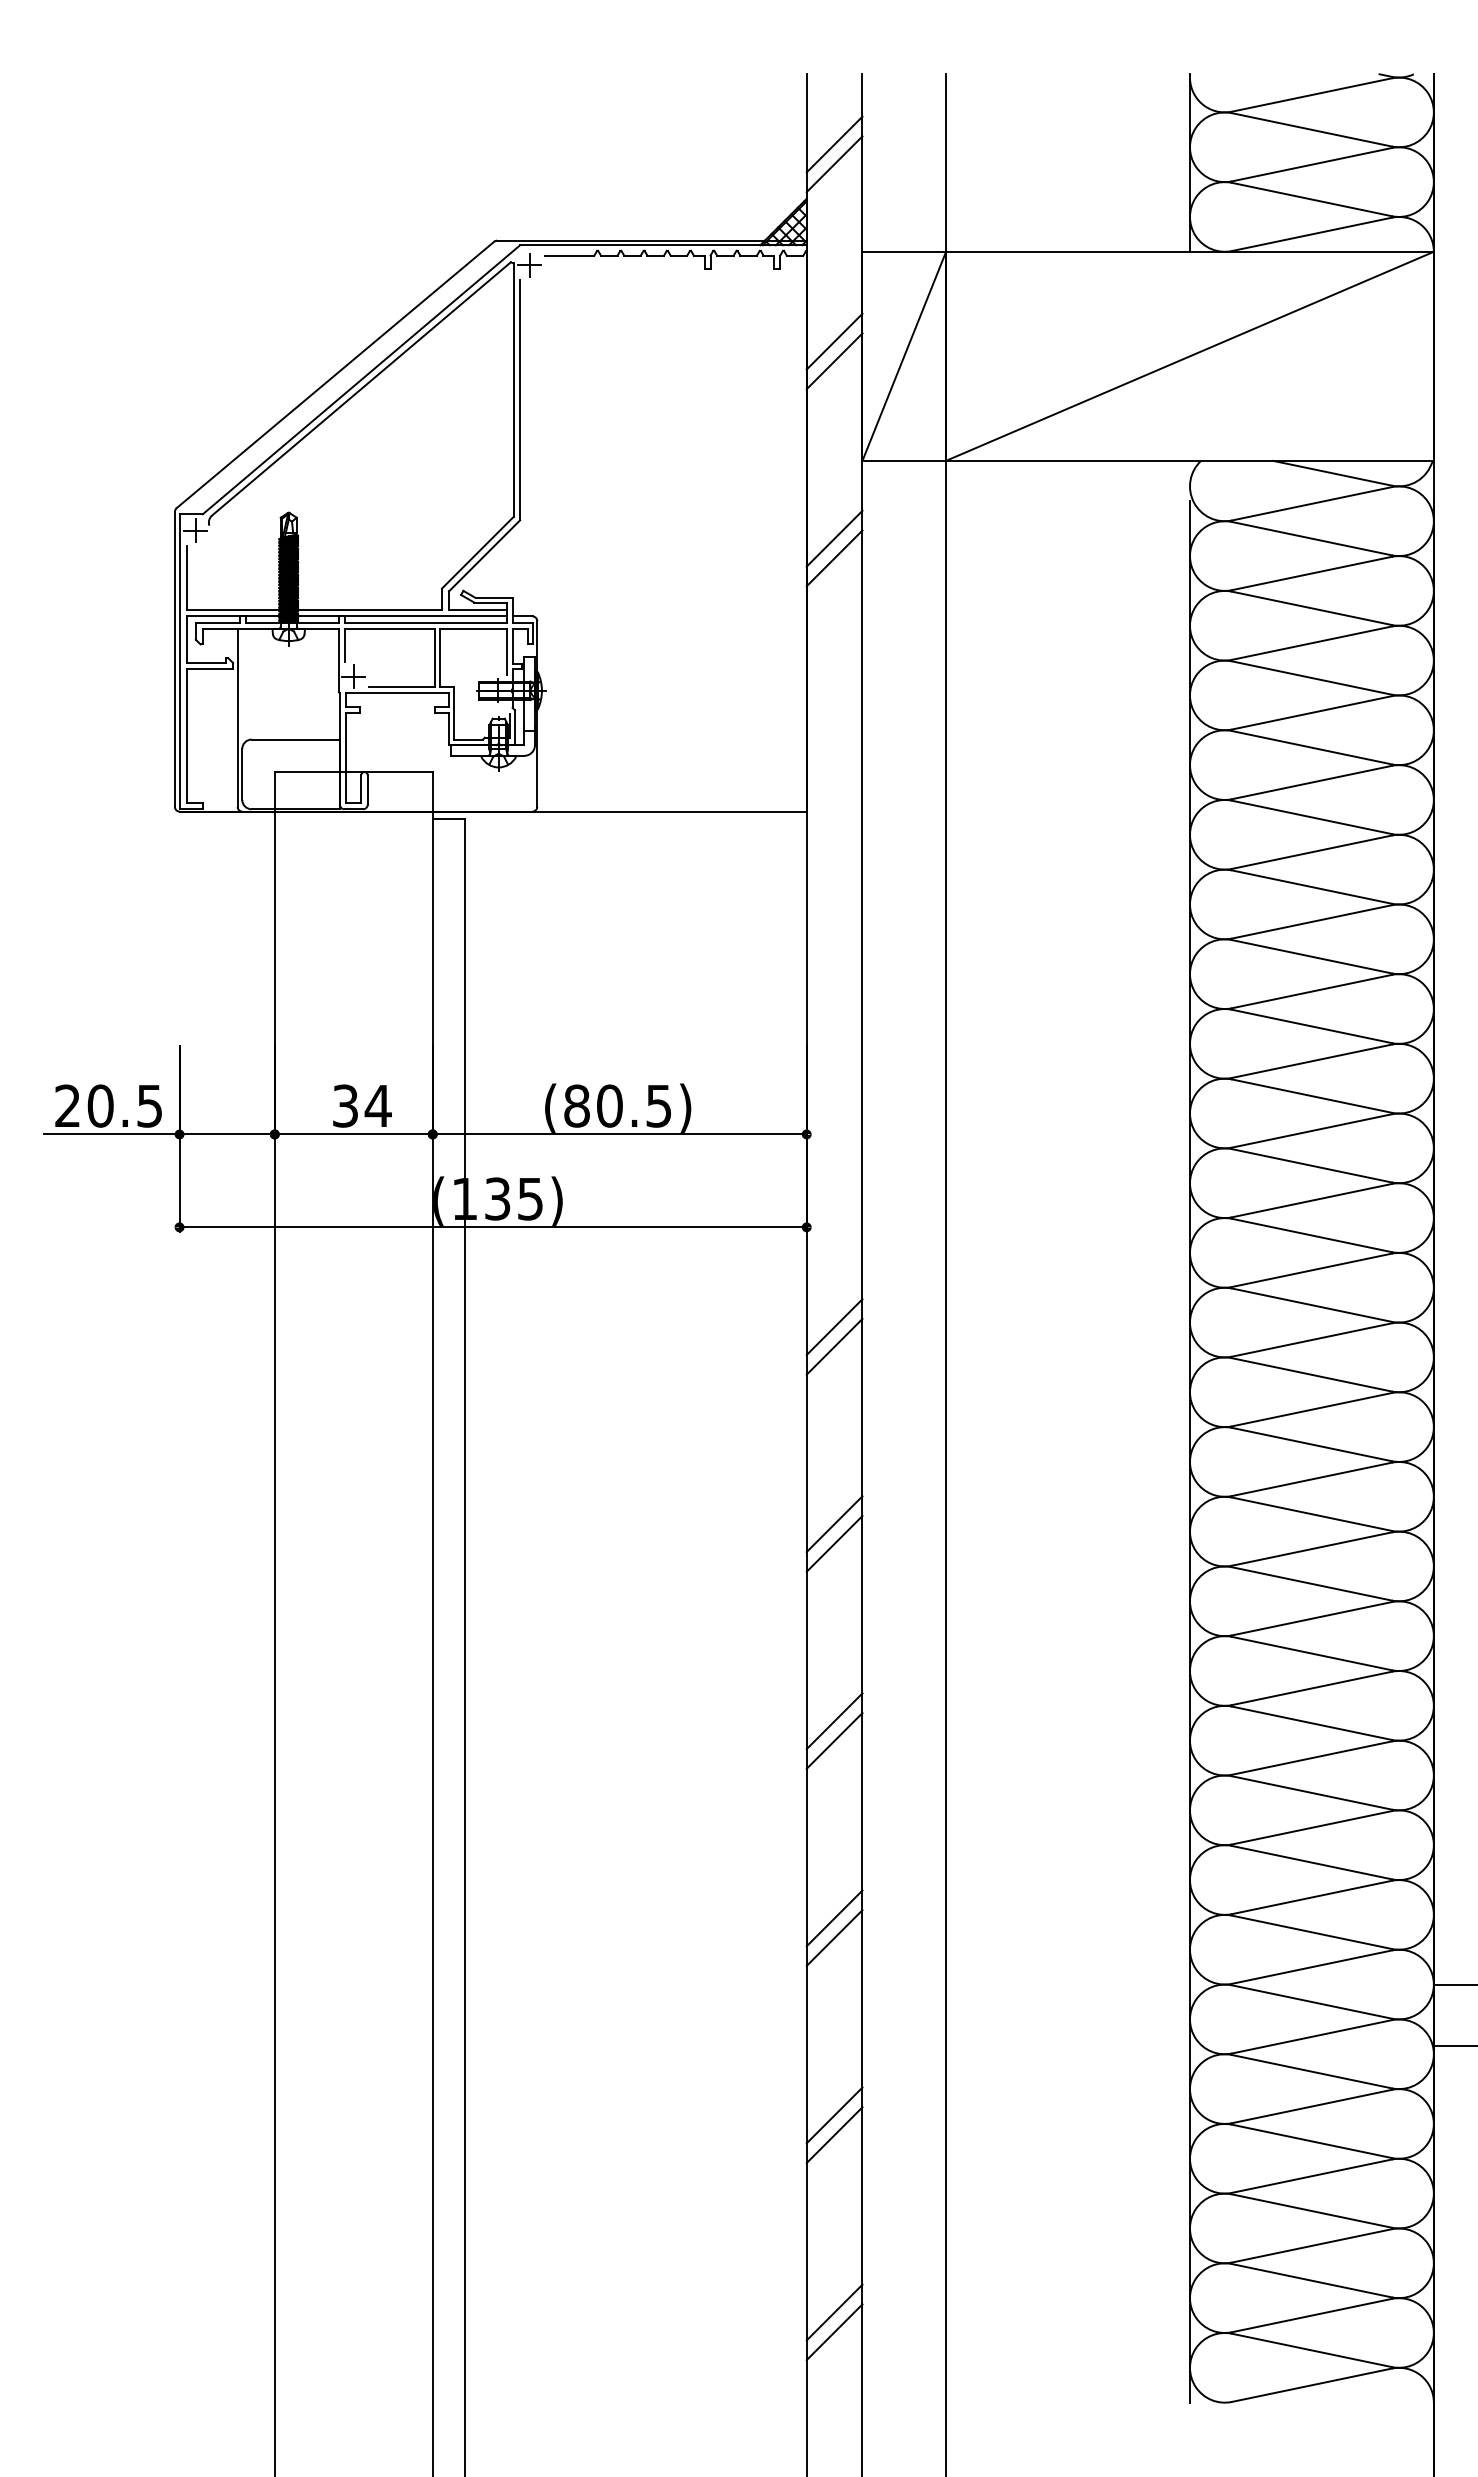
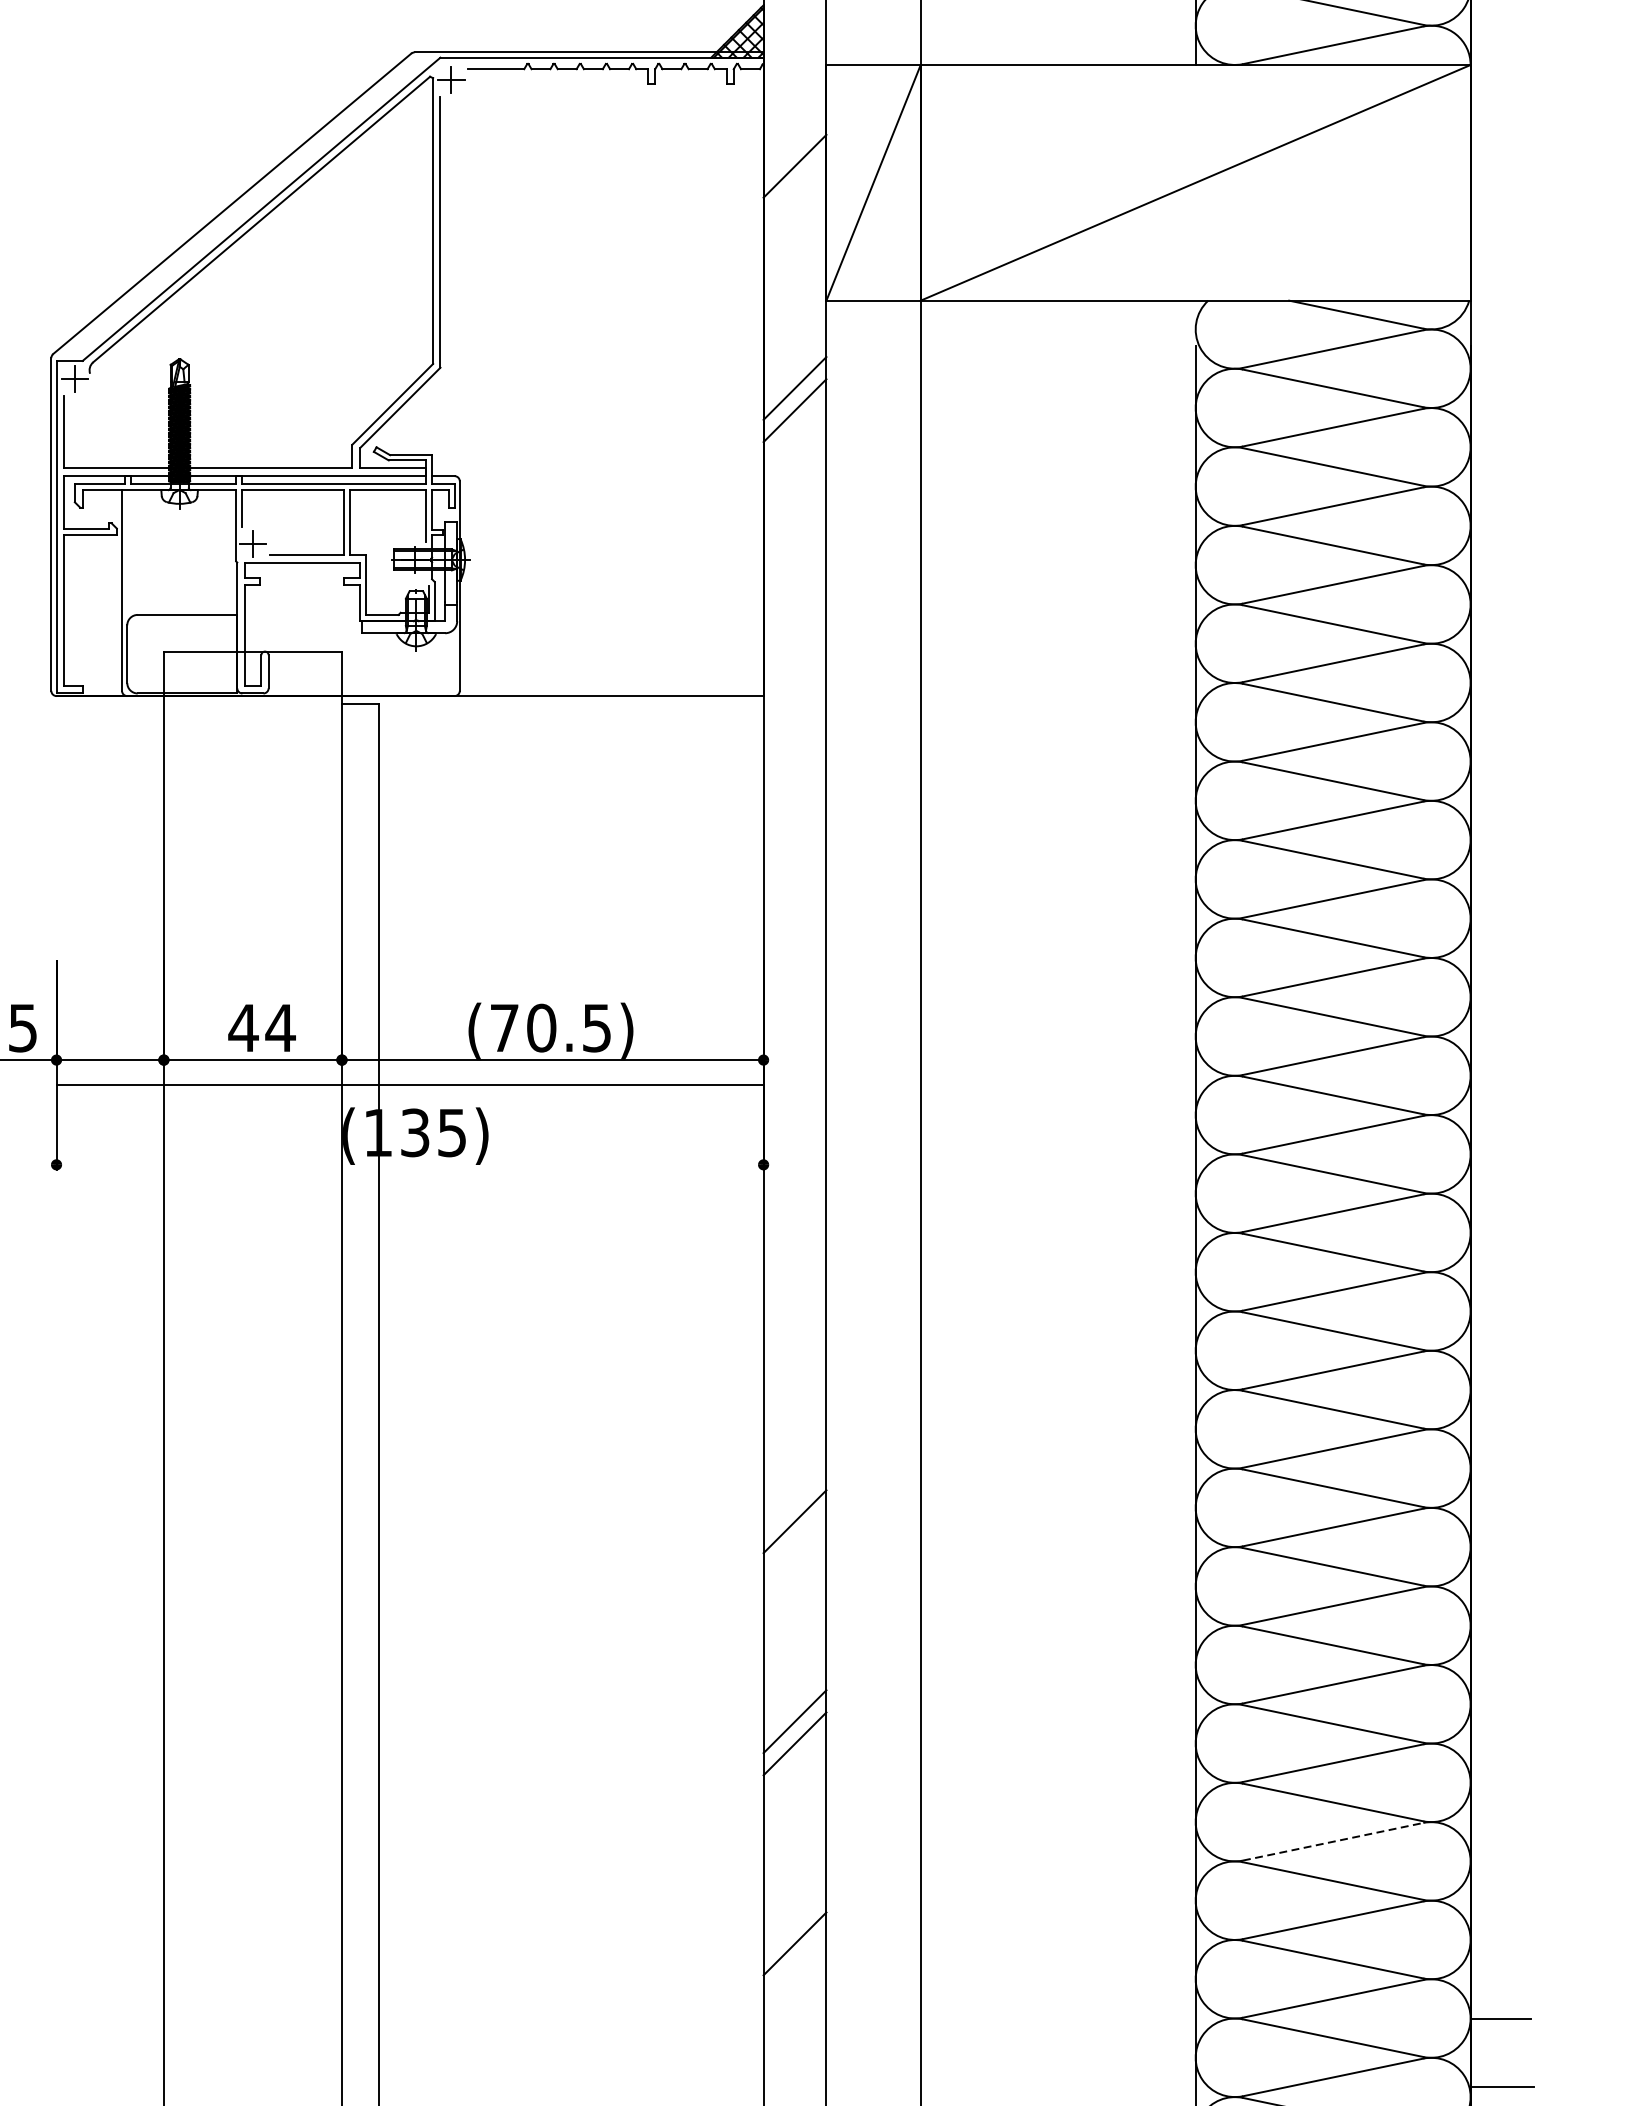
line: (834, 361) -> (794, 188), removed
text: (345, 1105) -> (243, 1027), 34 -> 44
text: (576, 1105) -> (504, 1027), (80.5) -> (70.5)
line: (492, 1227) -> (409, 1084), moved
line: (834, 1326) -> (794, 1276), removed
line: (834, 1346) -> (794, 1299), removed
line: (834, 1524) -> (794, 1499), removed
line: (1311, 1827) -> (1332, 1841), solid -> dashed
line: (834, 1937) -> (794, 1965), removed

